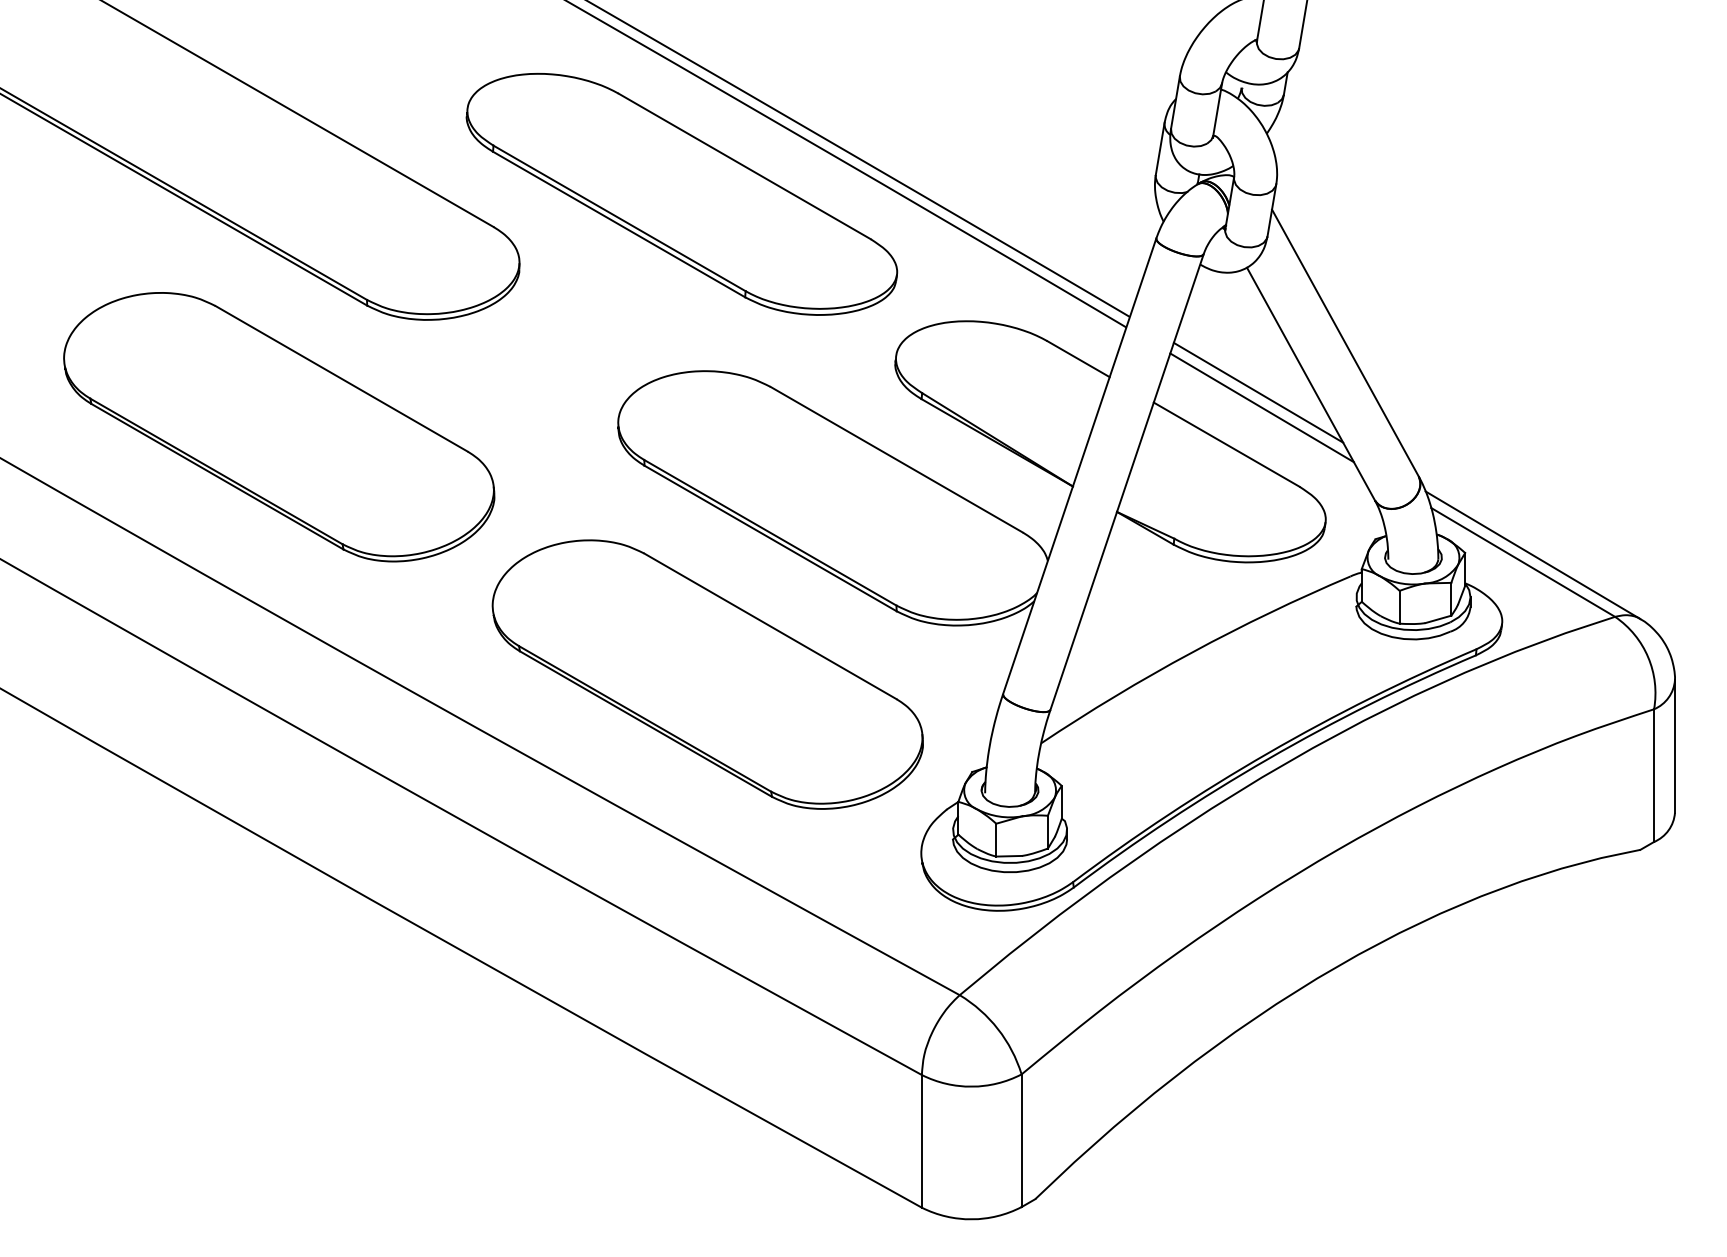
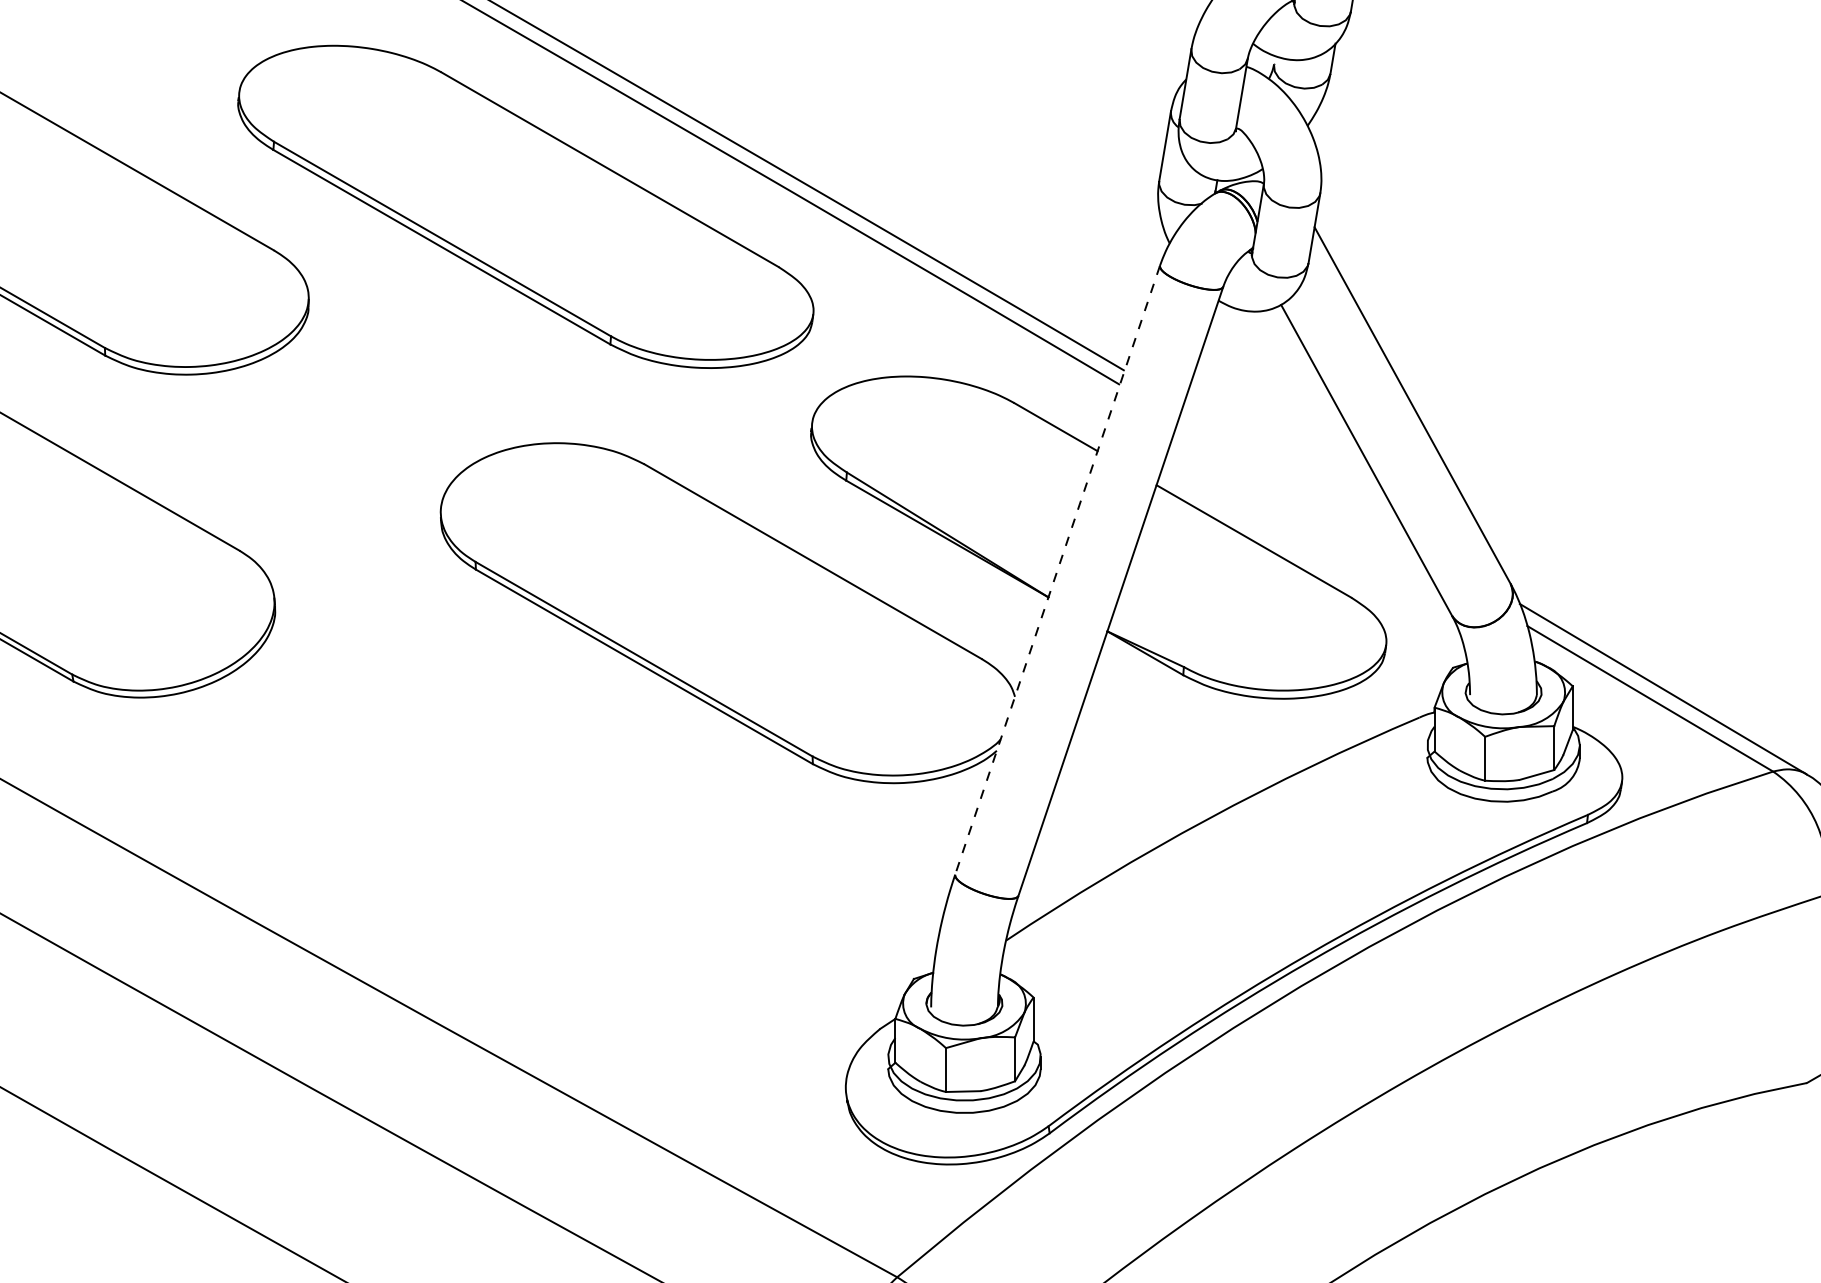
line: (1258, 392) -> (1296, 471), removed
line: (1261, 407) -> (1300, 491), removed
line: (1079, 466) -> (1057, 570), solid -> dashed
part: (707, 674) -> (560, 848), removed

